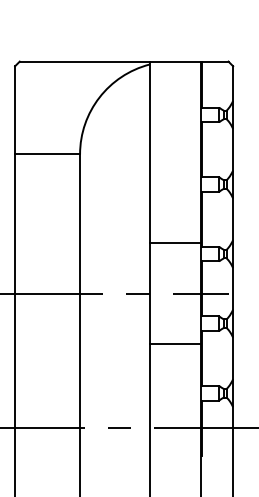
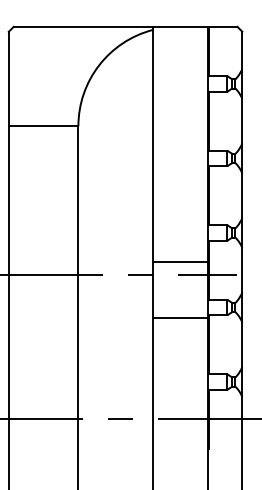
line: (174, 242) -> (179, 261), moved
line: (174, 344) -> (179, 318), moved

